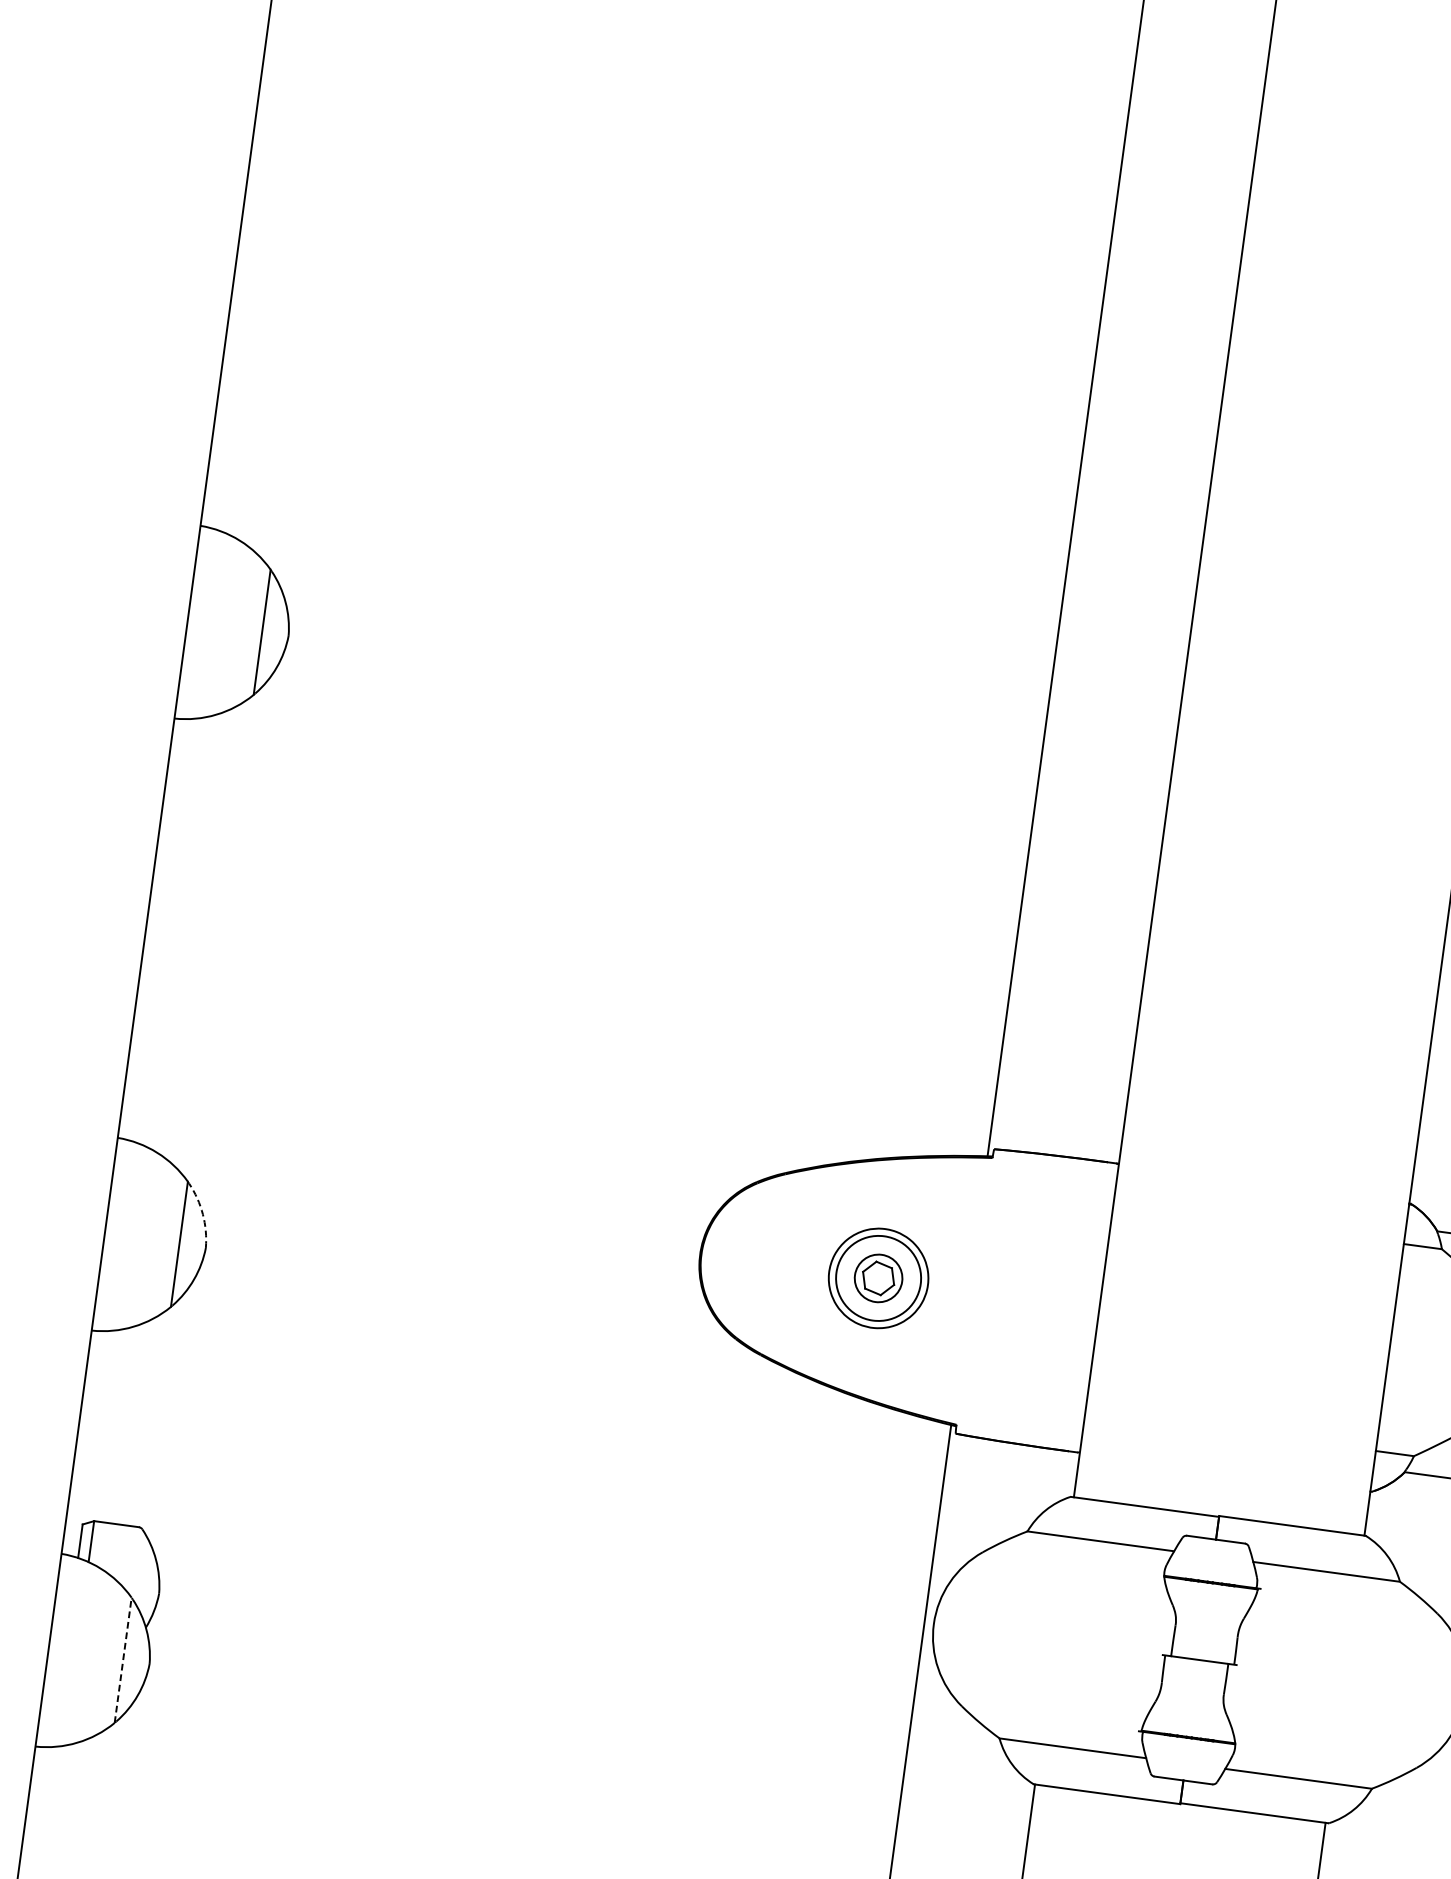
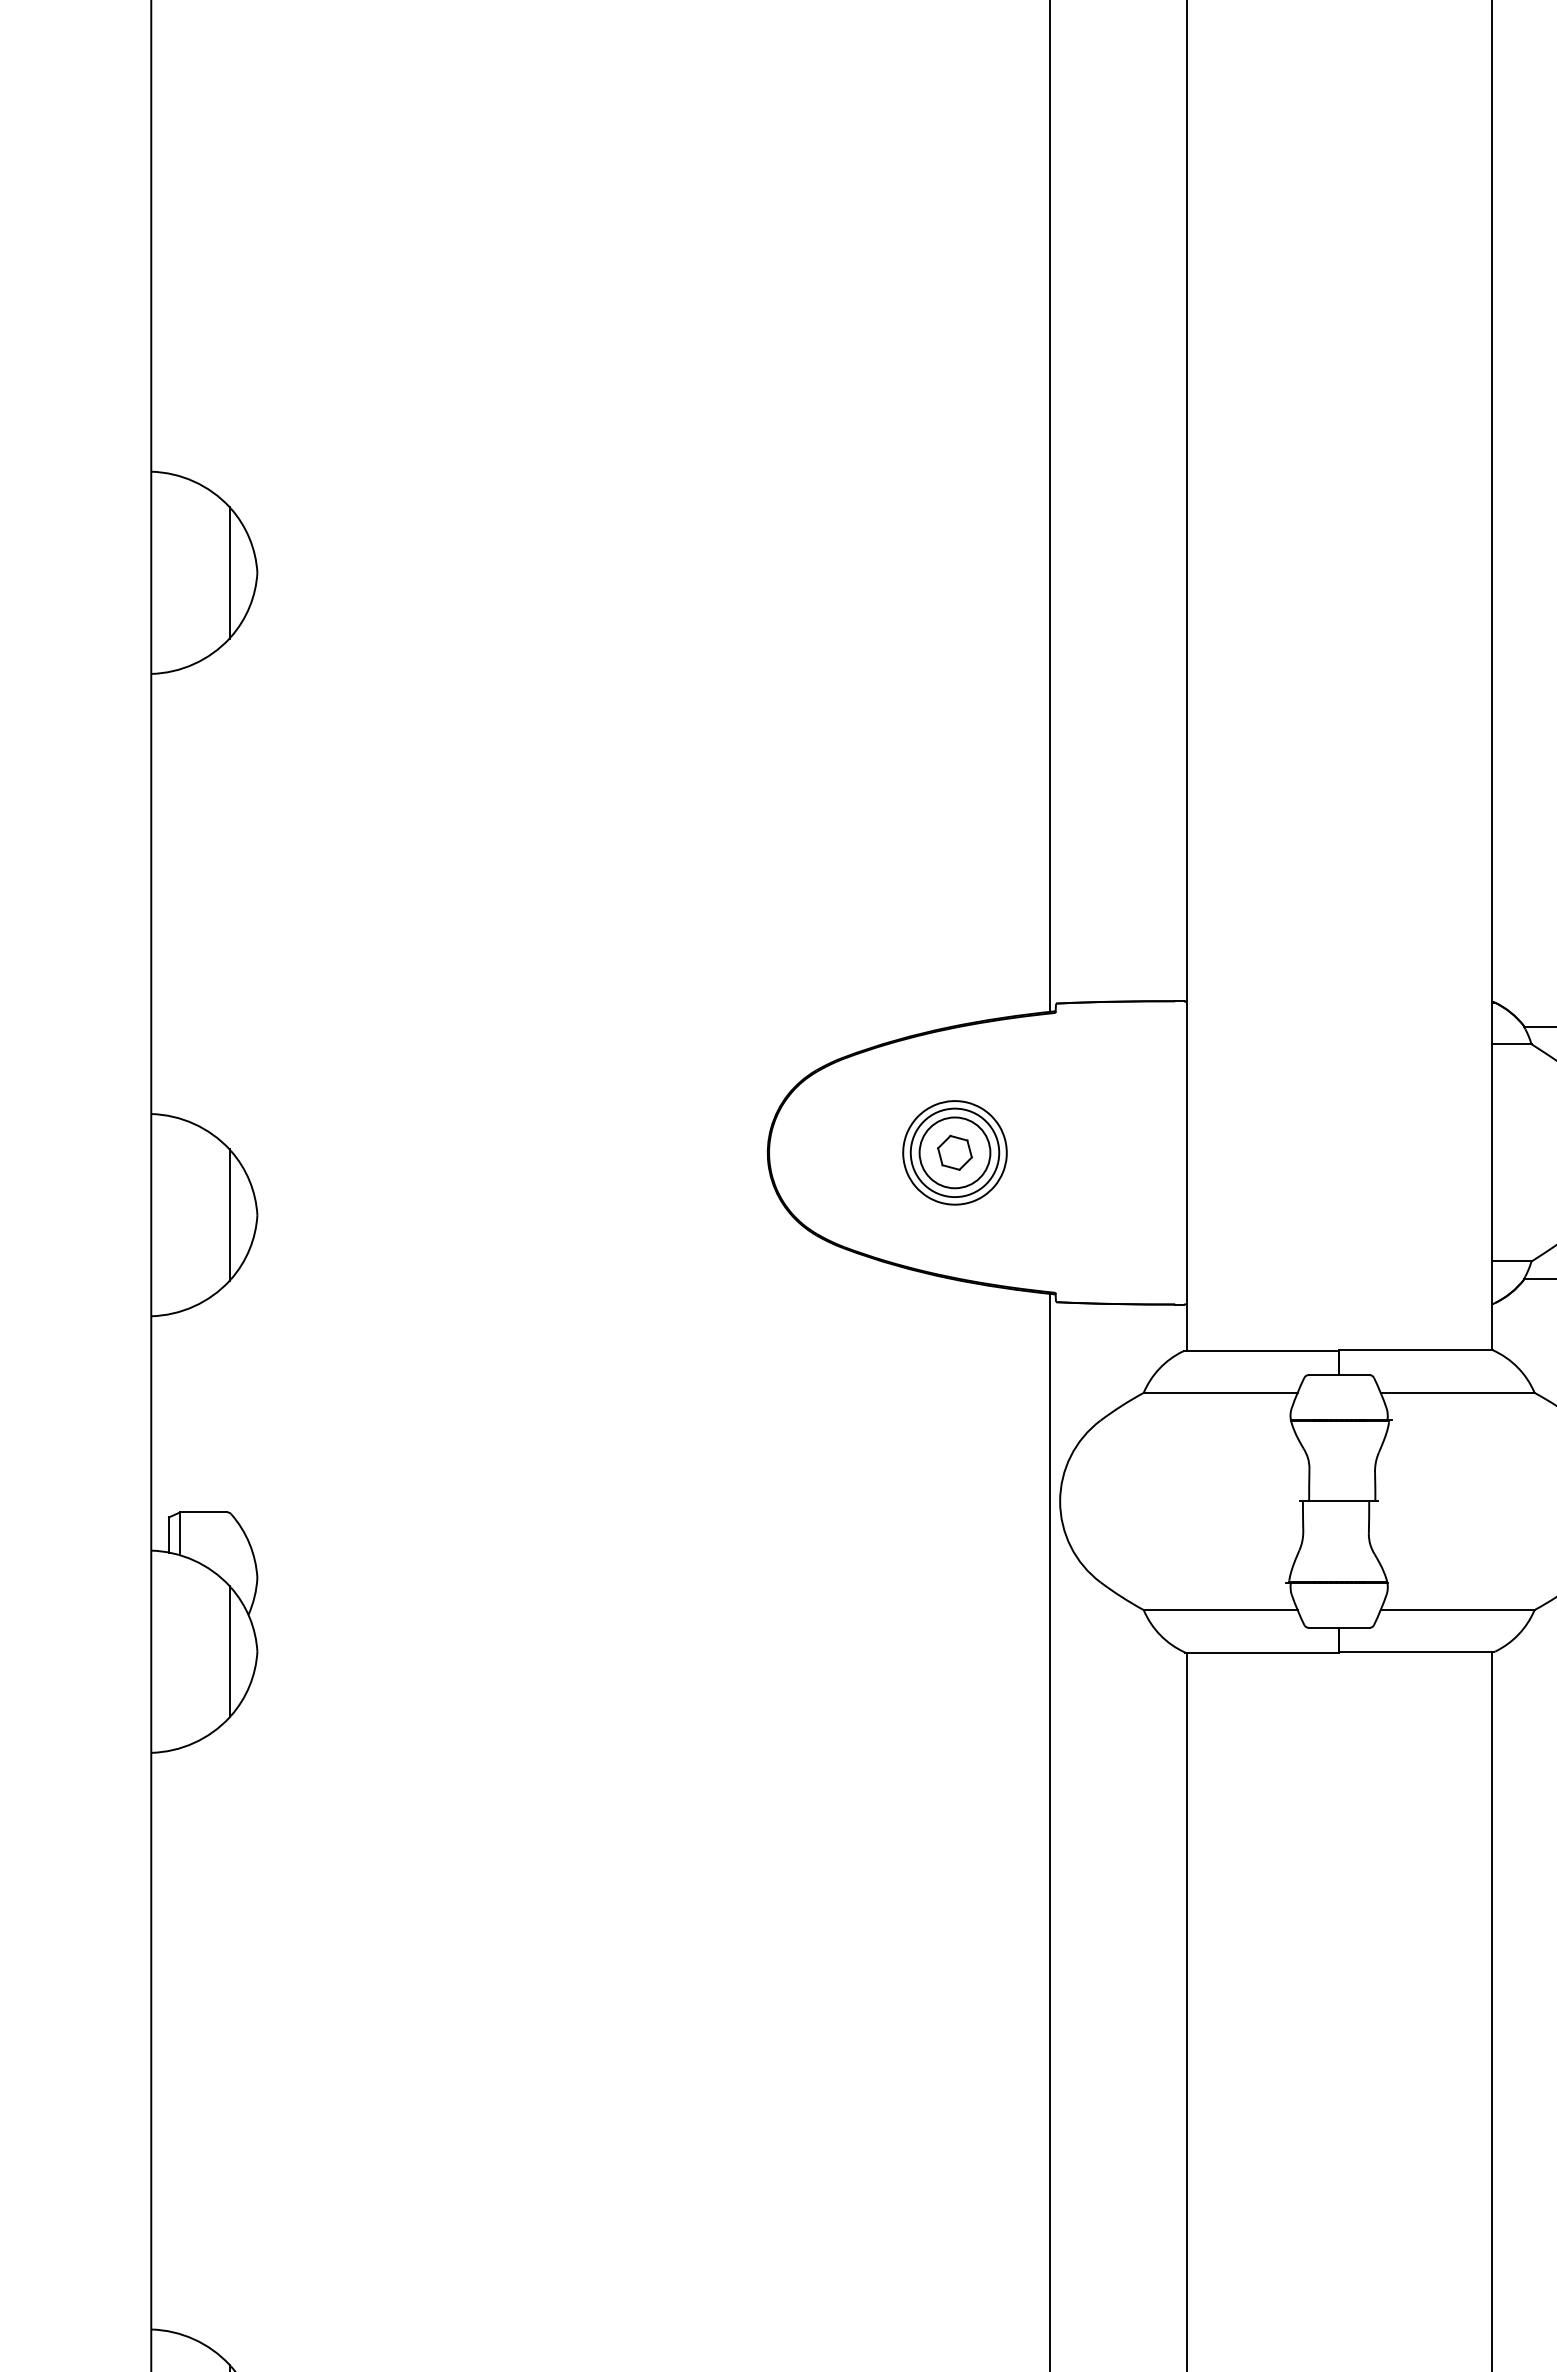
arc: (202, 1213) -> (249, 1180), dashed -> solid
circle: (878, 1278) -> (954, 1152), size x1.43
line: (123, 1660) -> (229, 1651), dashed -> solid

